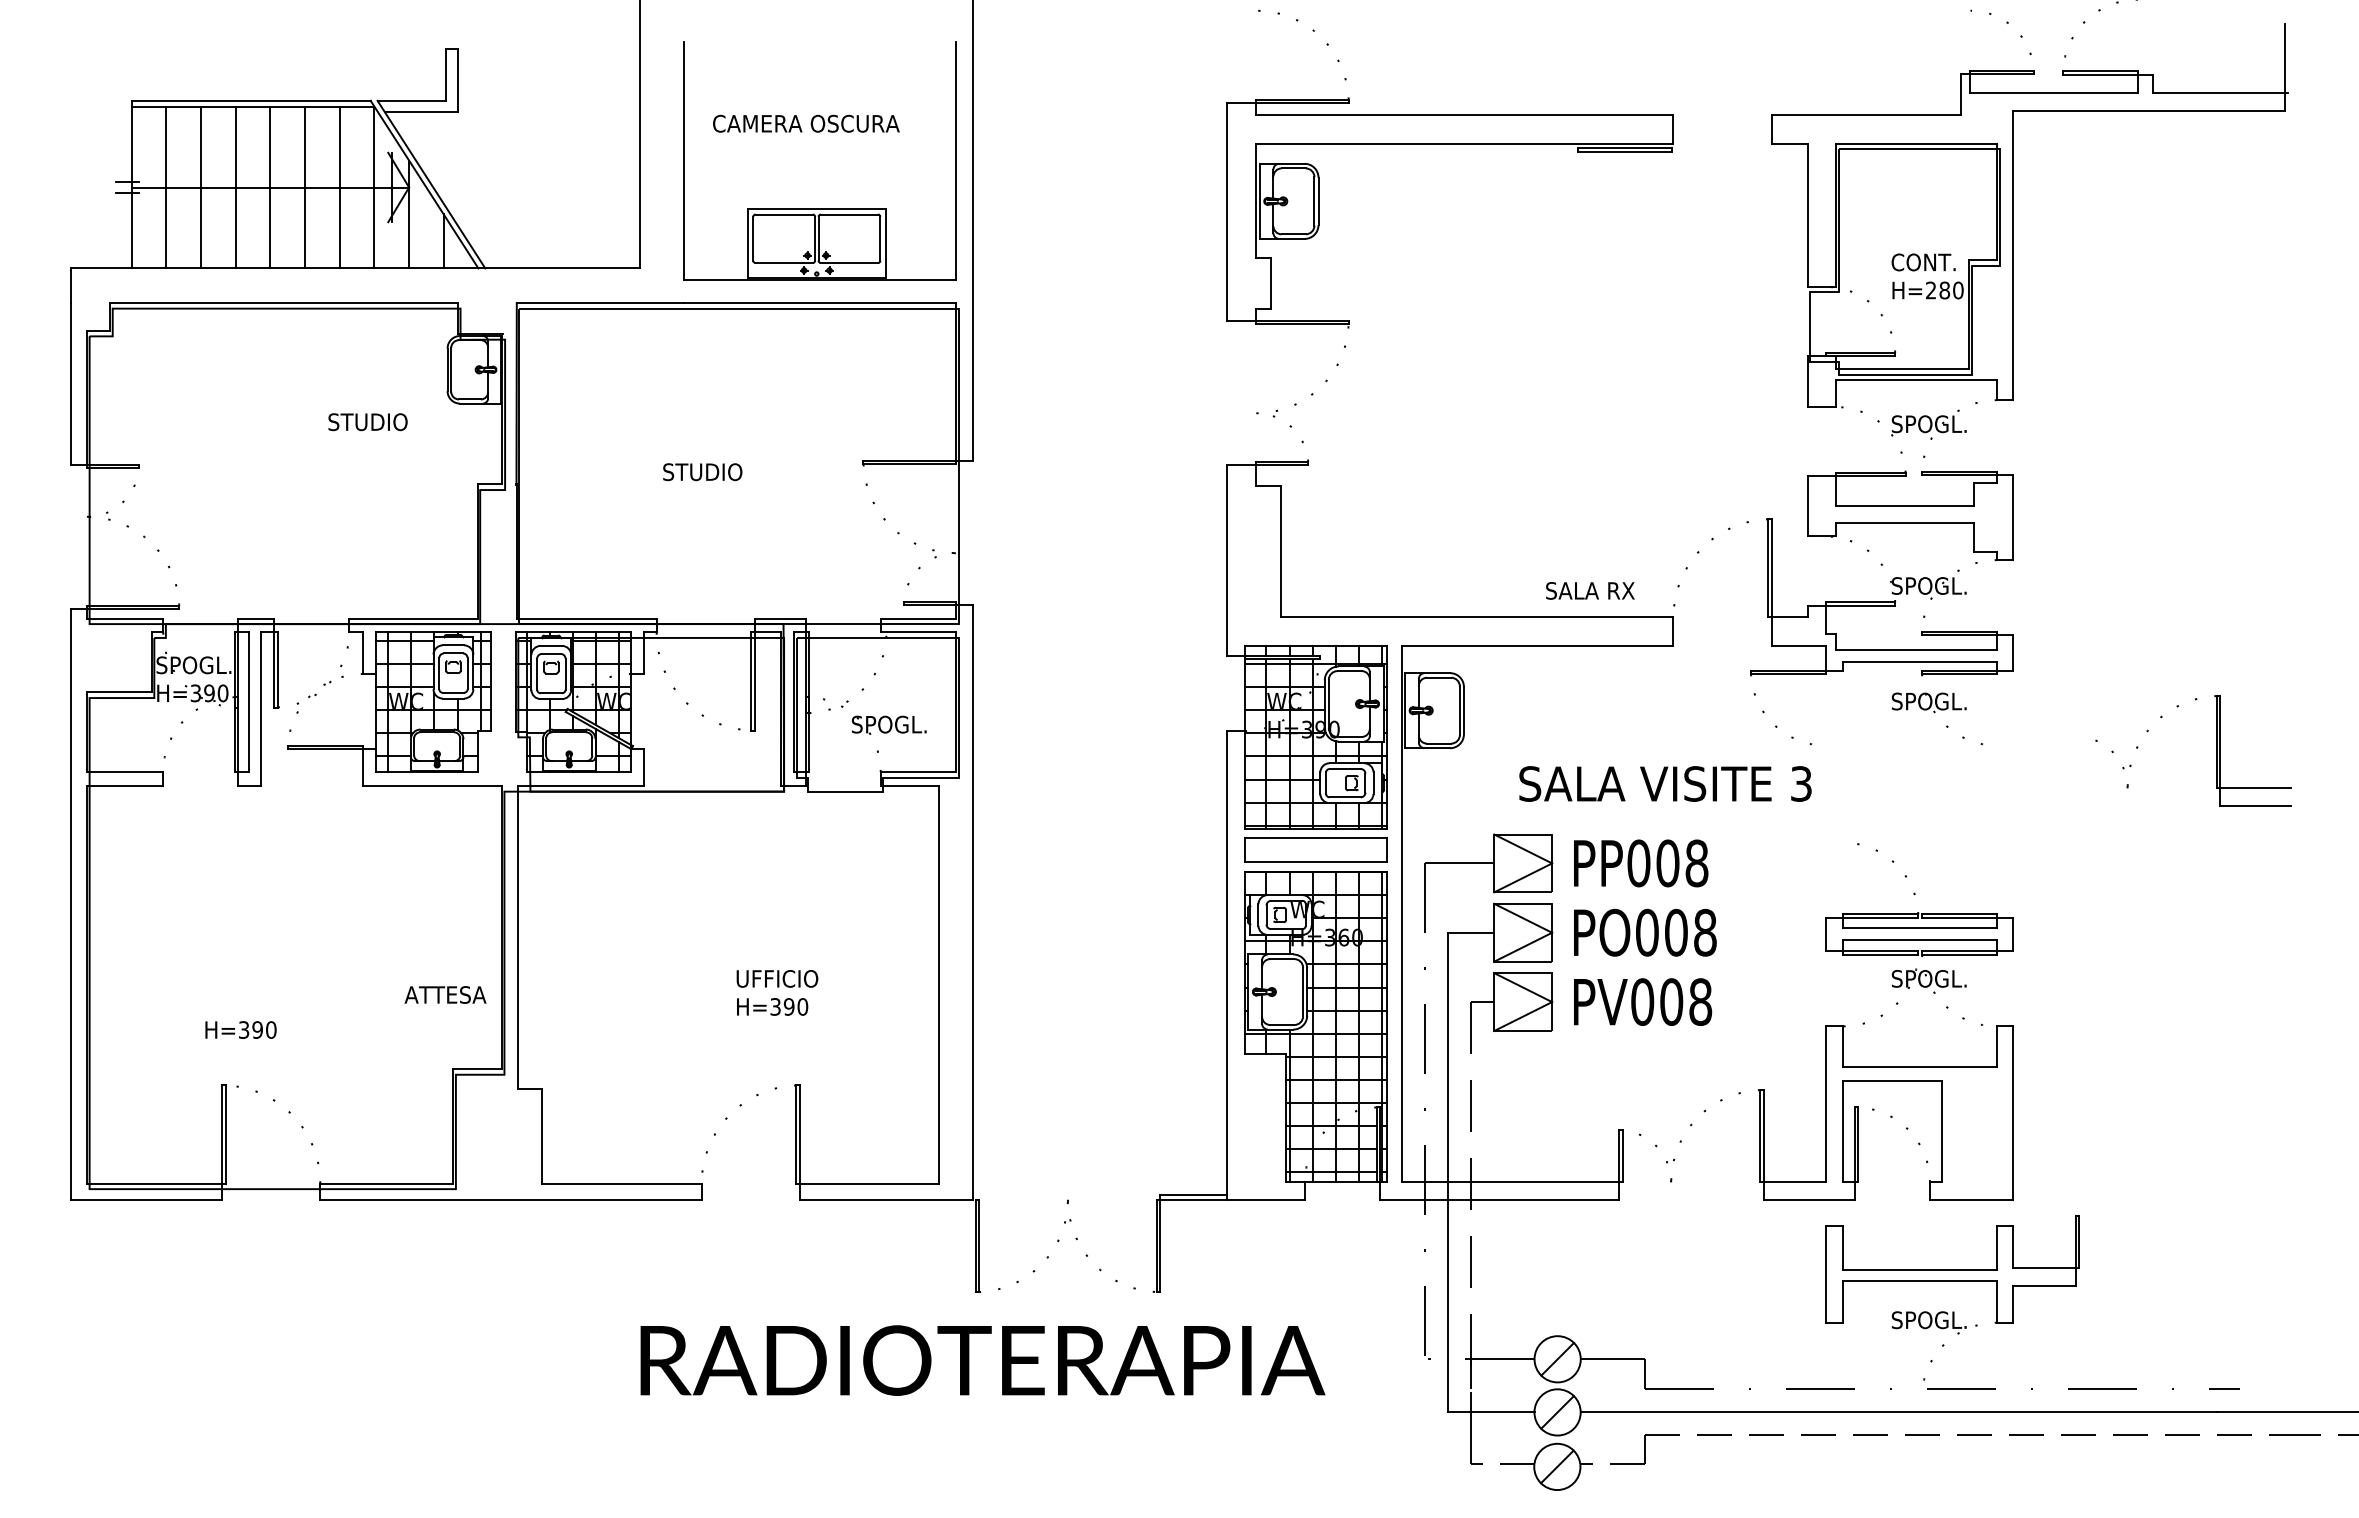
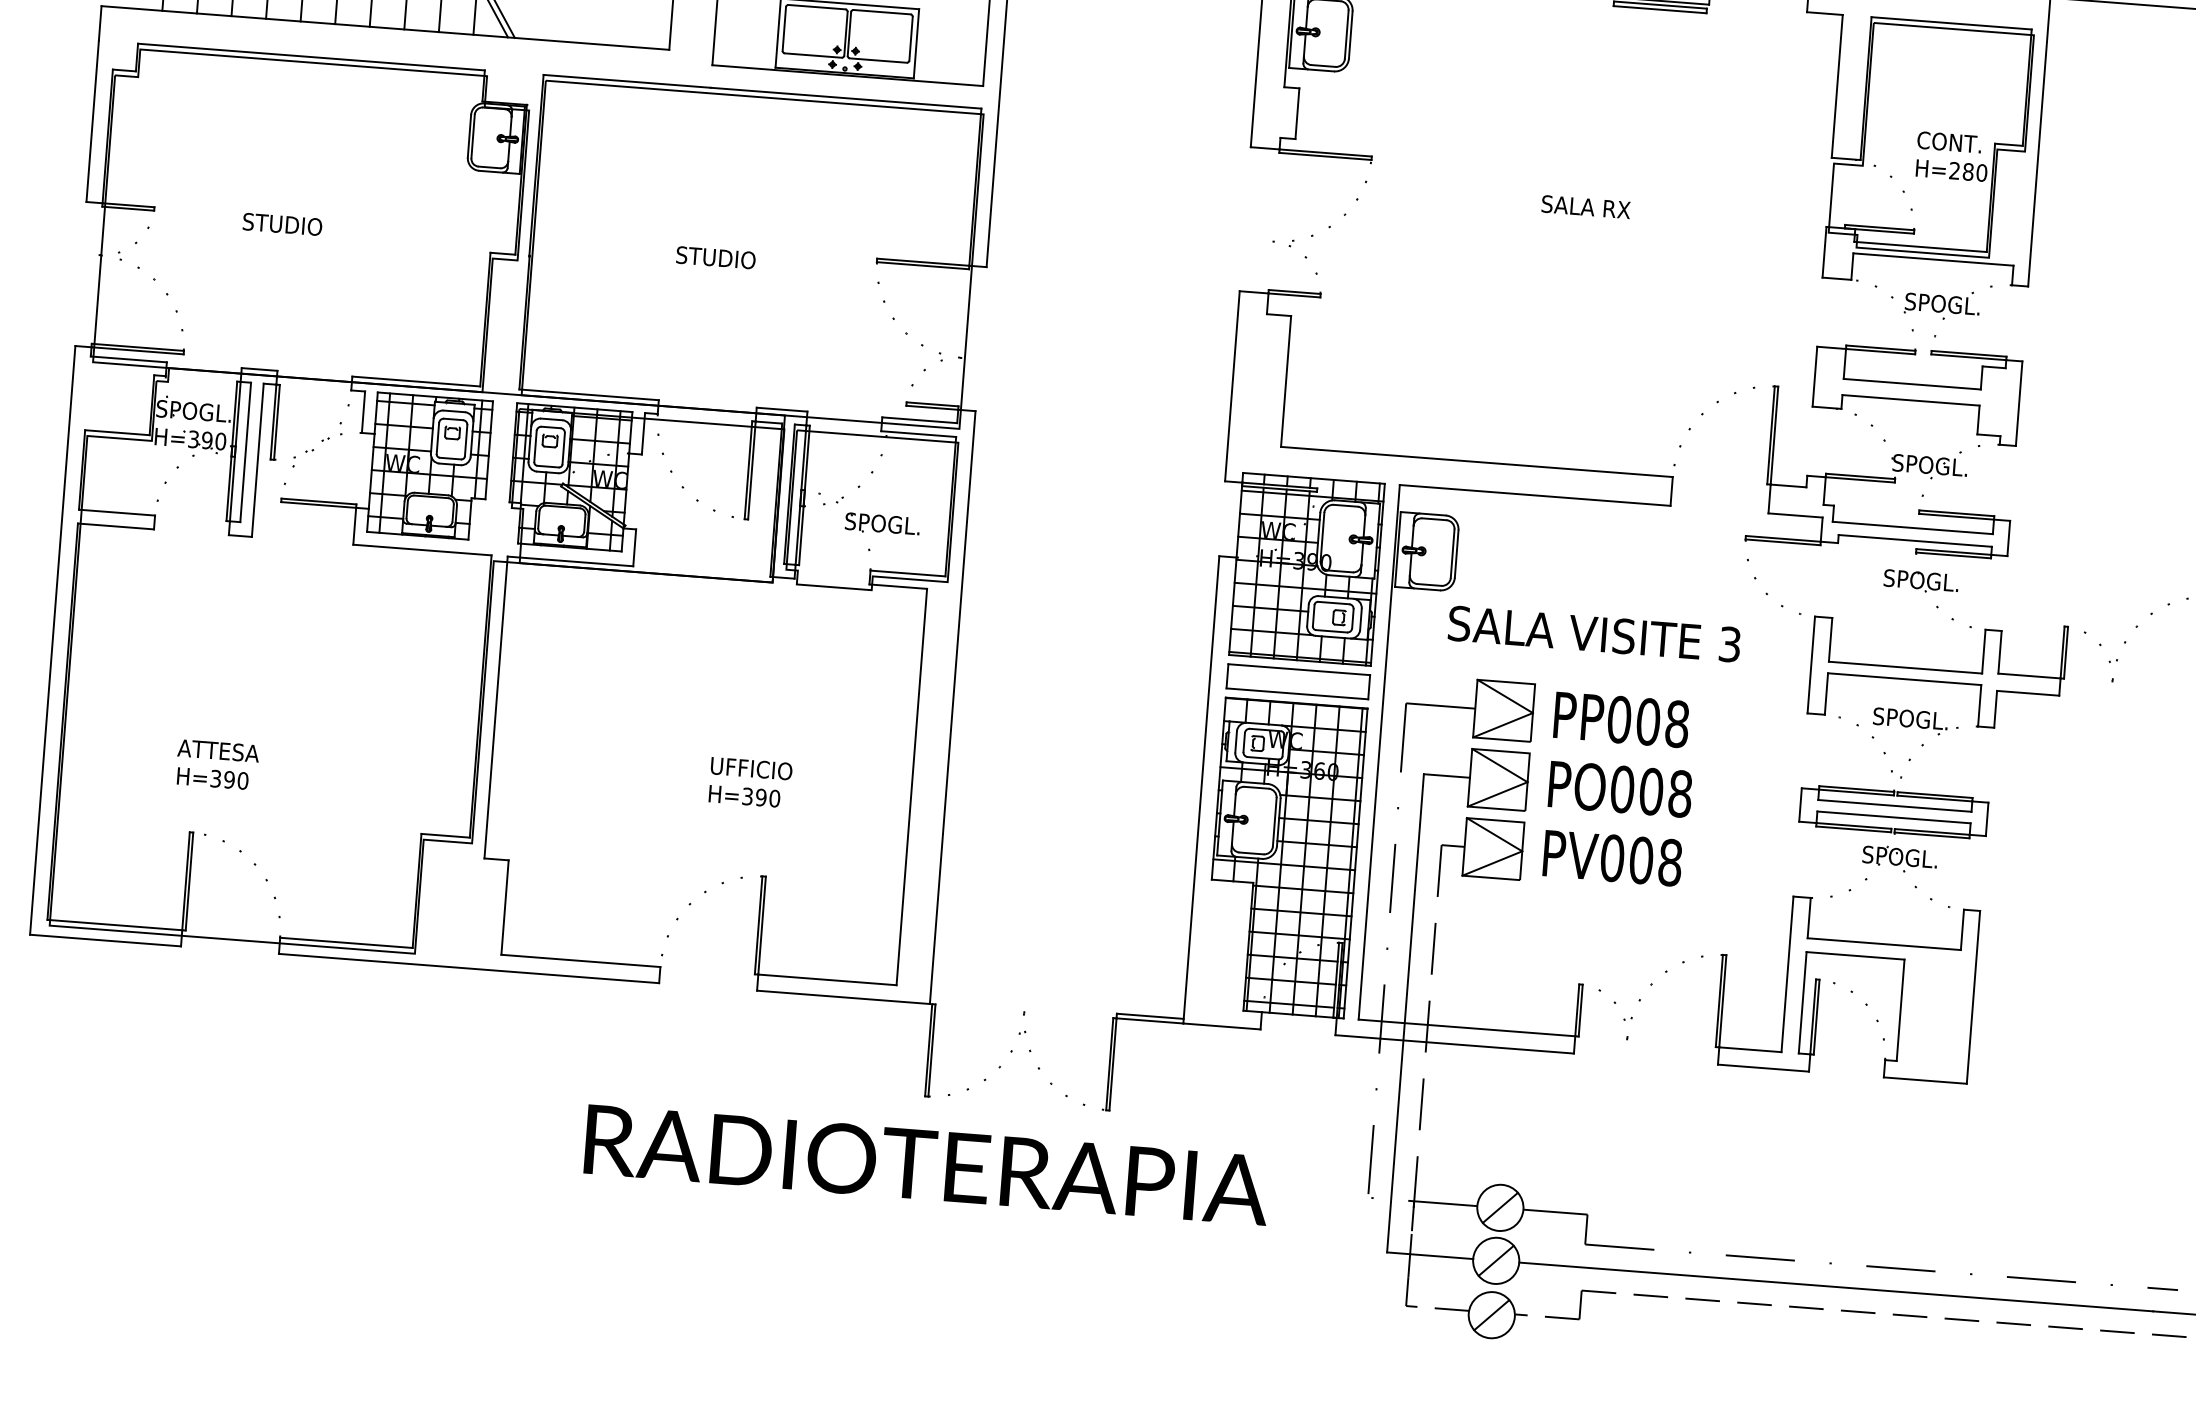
text: (367, 422) -> (282, 224), moved
text: (1590, 590) -> (1586, 206), moved
text: (1665, 783) -> (1594, 633), moved
text: (445, 994) -> (218, 750), moved
part: (1952, 1311) -> (1934, 711), moved

